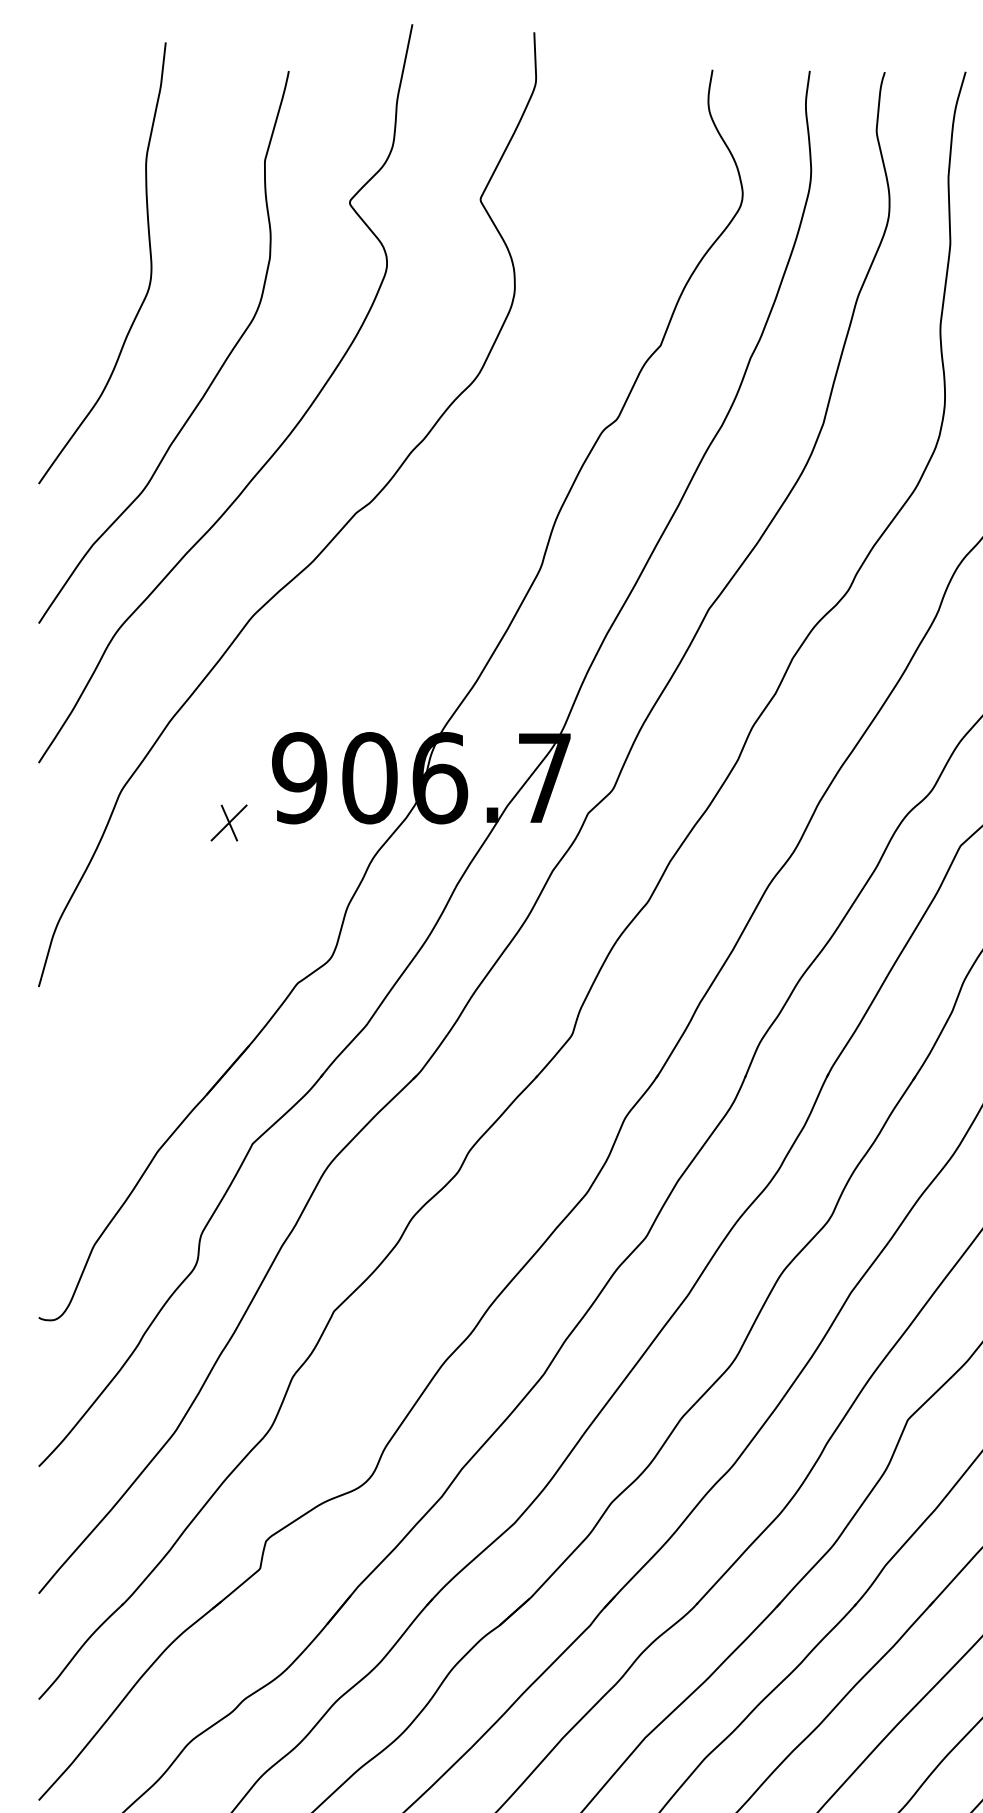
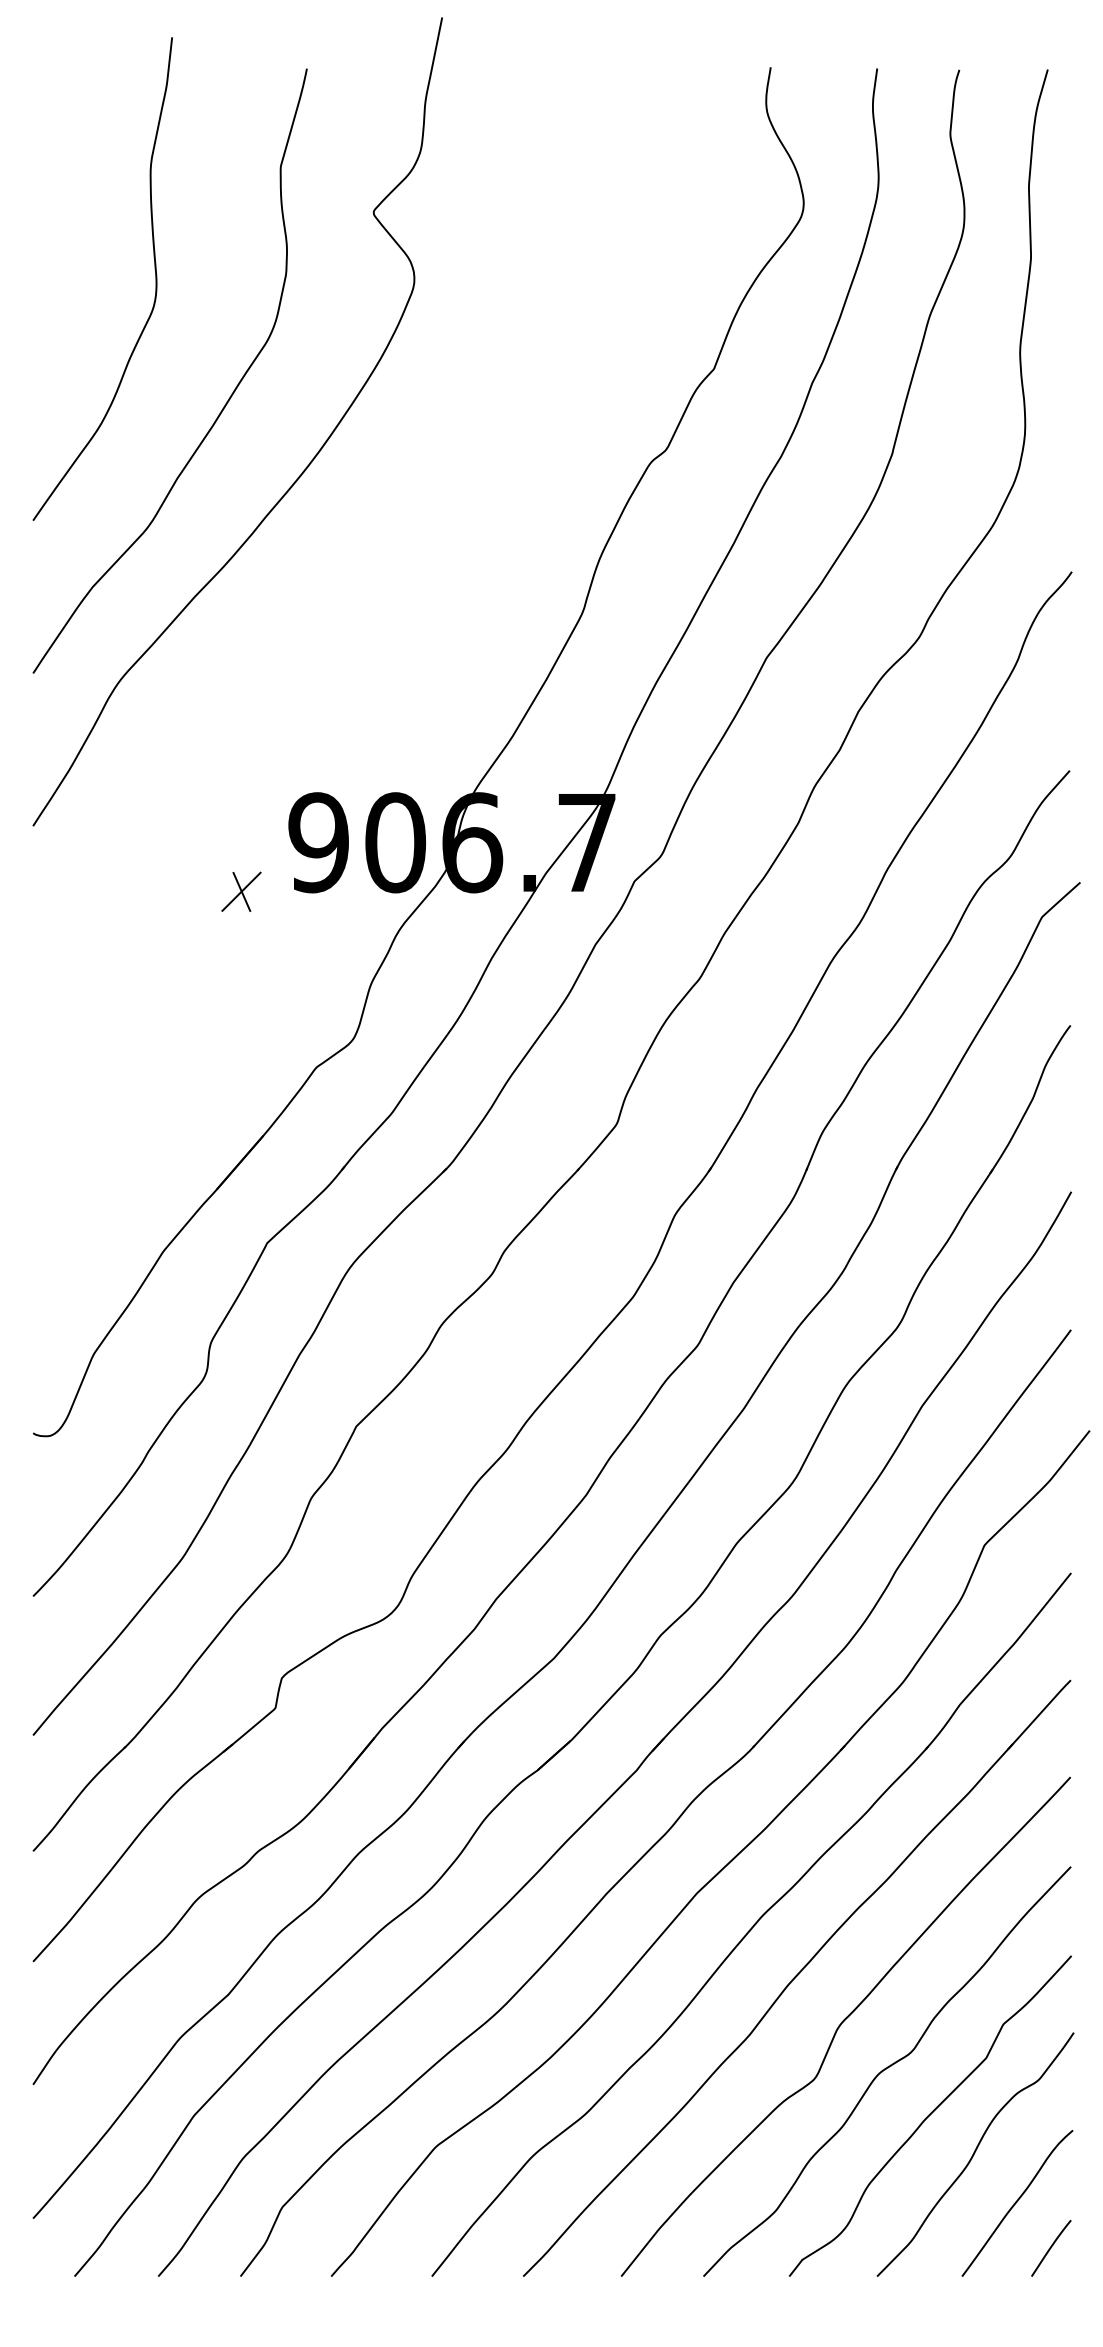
curve: (328, 542) -> (350, 584), removed

